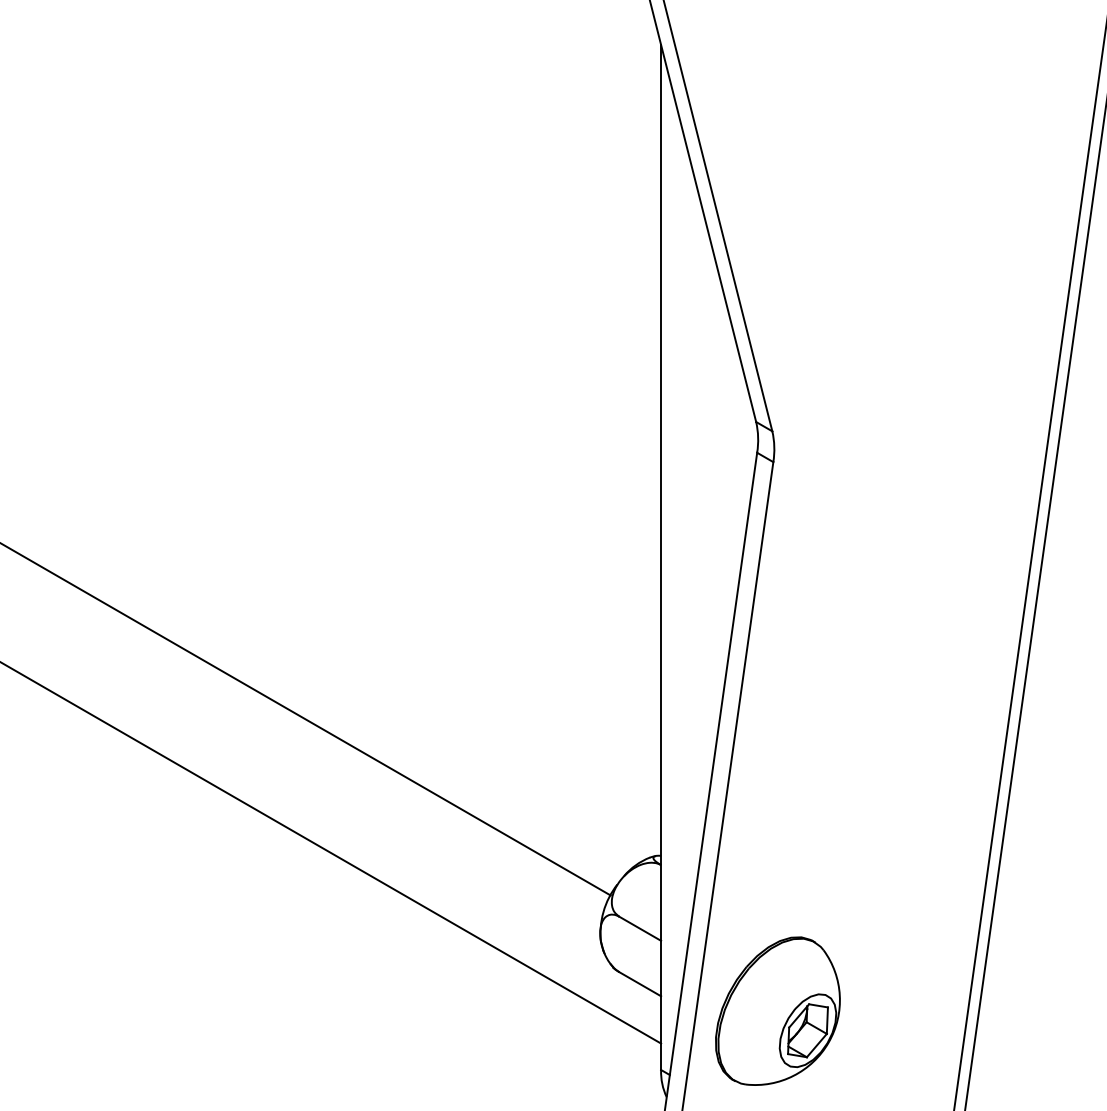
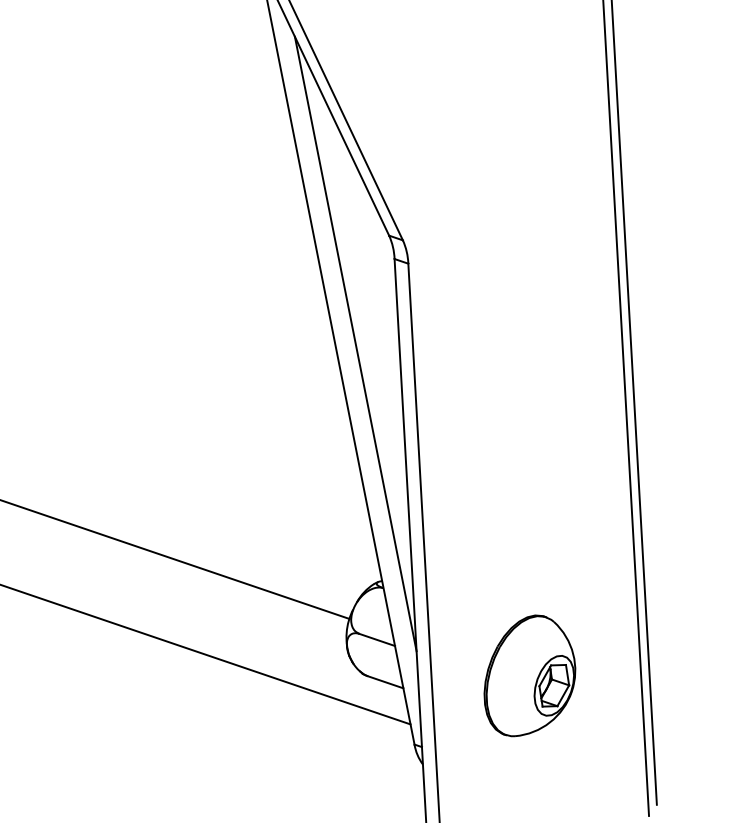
line: (687, 549) -> (356, 343), added
part: (777, 1010) -> (527, 674), moved

